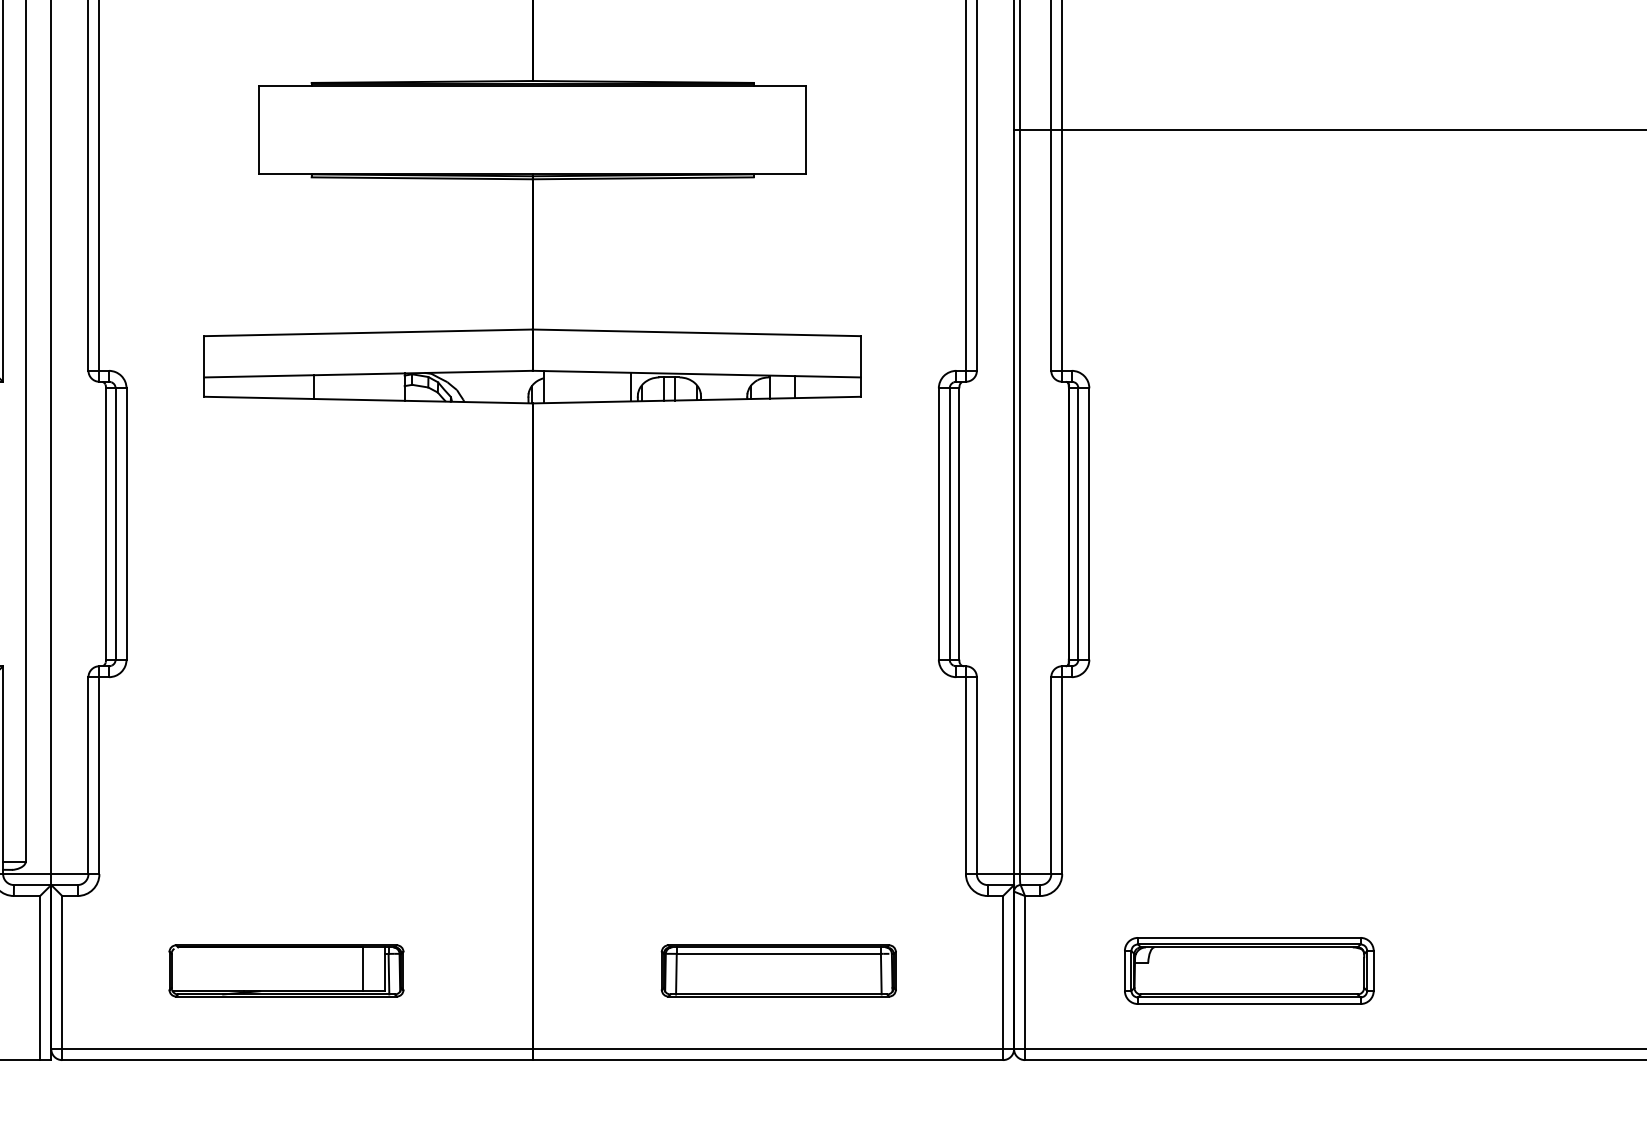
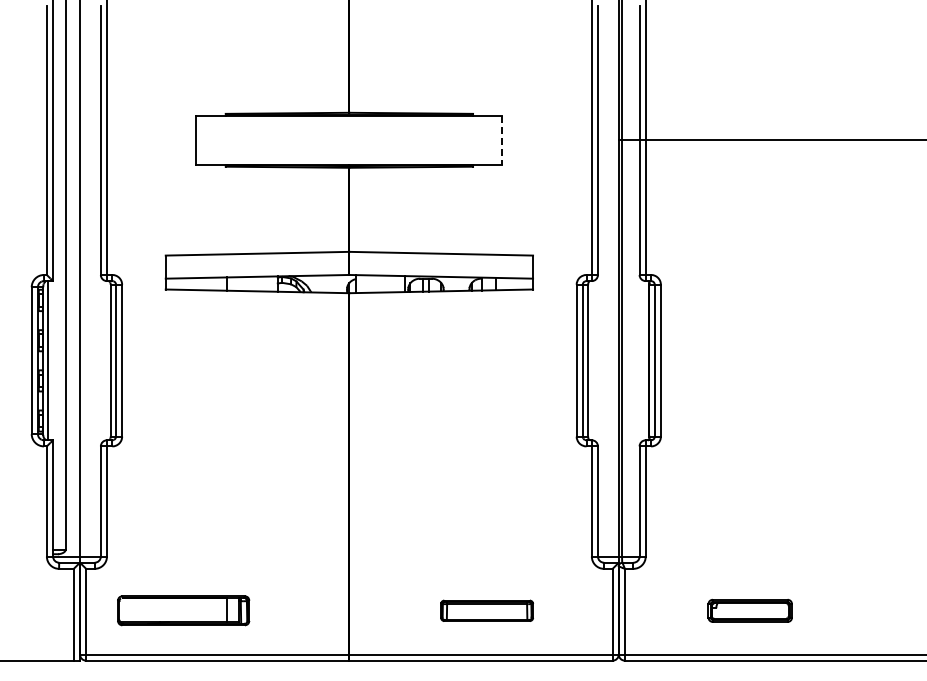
line: (806, 130) -> (502, 140), solid -> dashed
part: (286, 970) -> (183, 610), moved
part: (777, 970) -> (486, 610), size x0.7
part: (1247, 970) -> (749, 610), size x0.6

